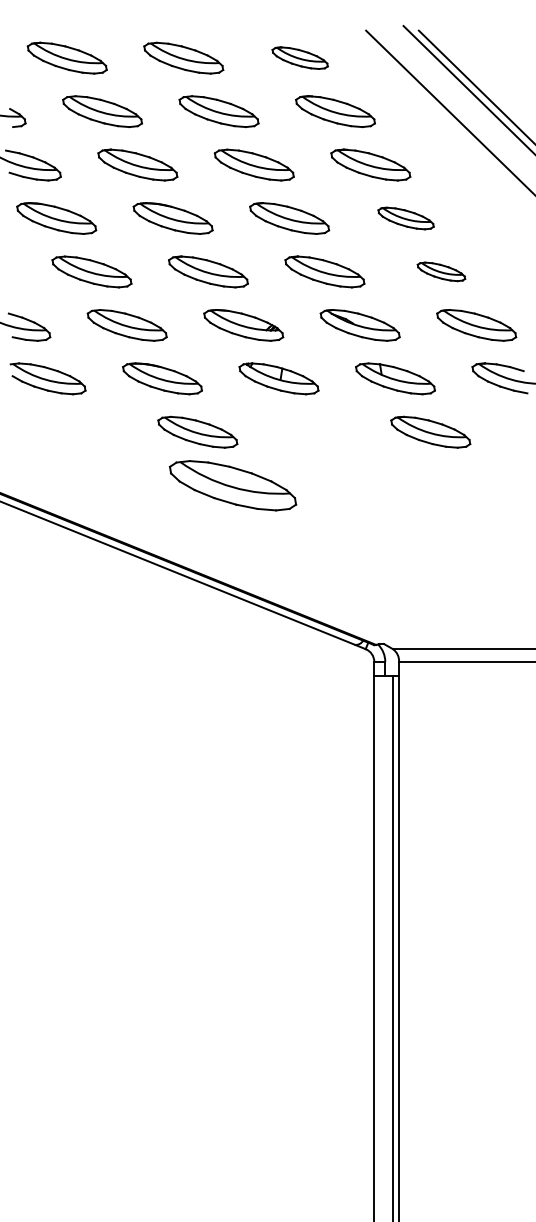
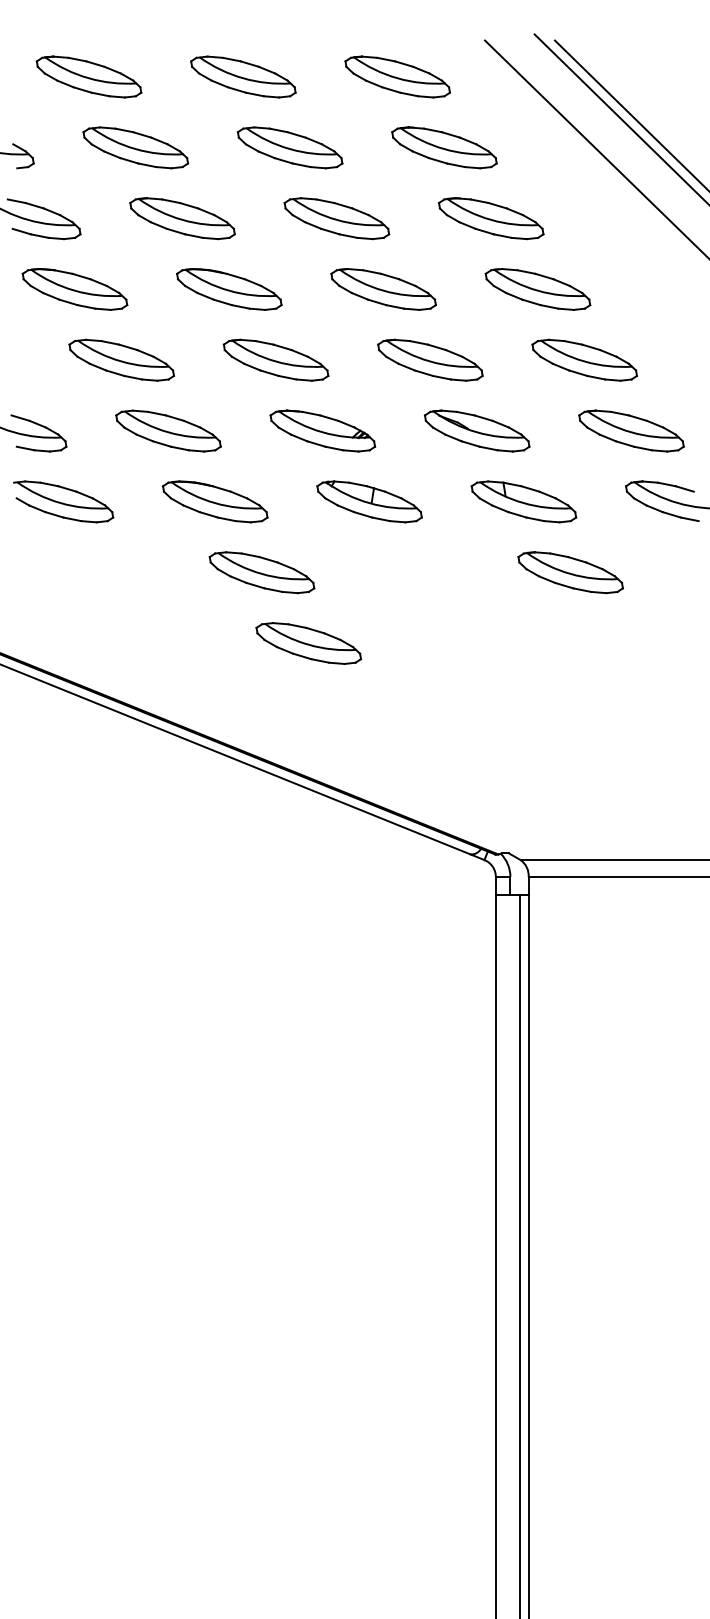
part: (300, 57) -> (397, 76), size x1.43
part: (405, 218) -> (537, 289), size x1.43
part: (441, 271) -> (584, 359), size x1.67
part: (232, 485) -> (308, 643), size x0.62

